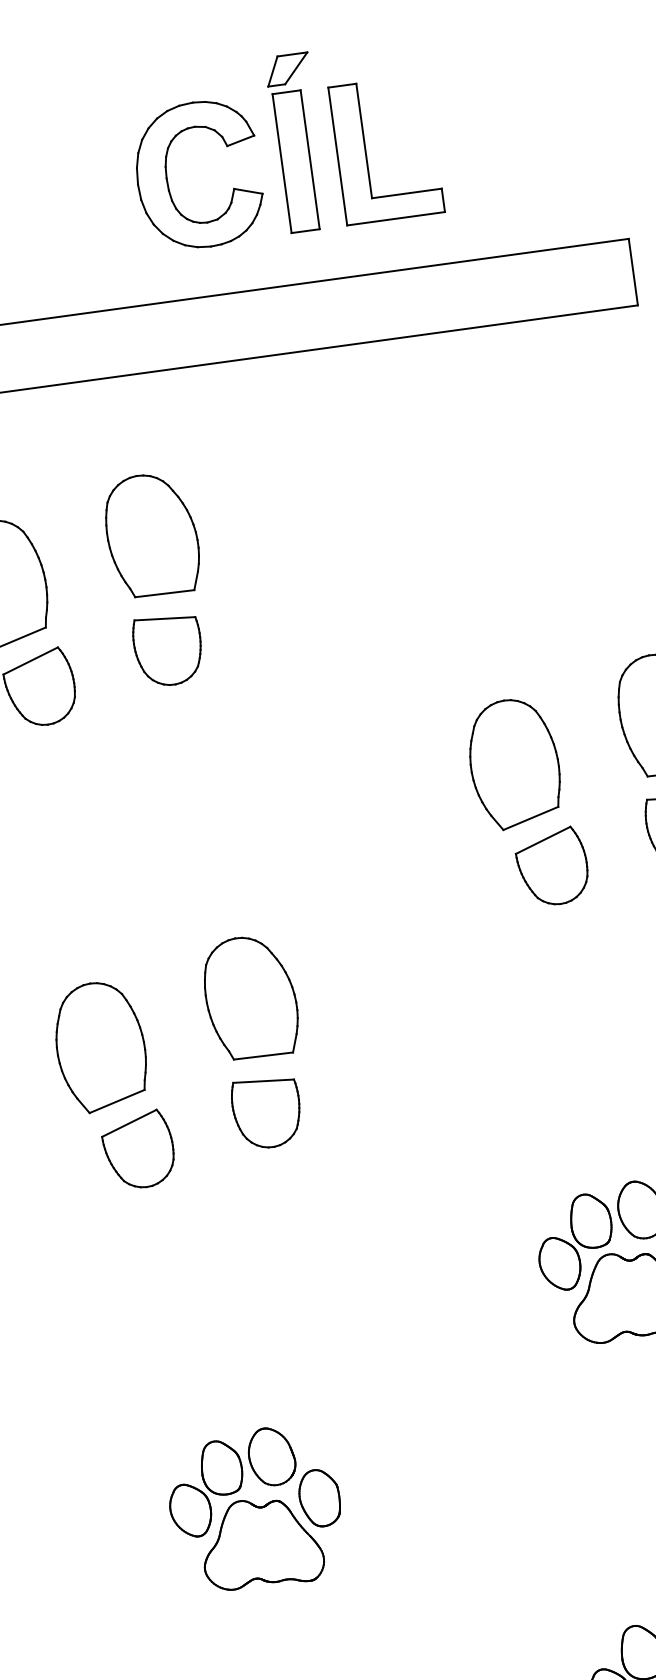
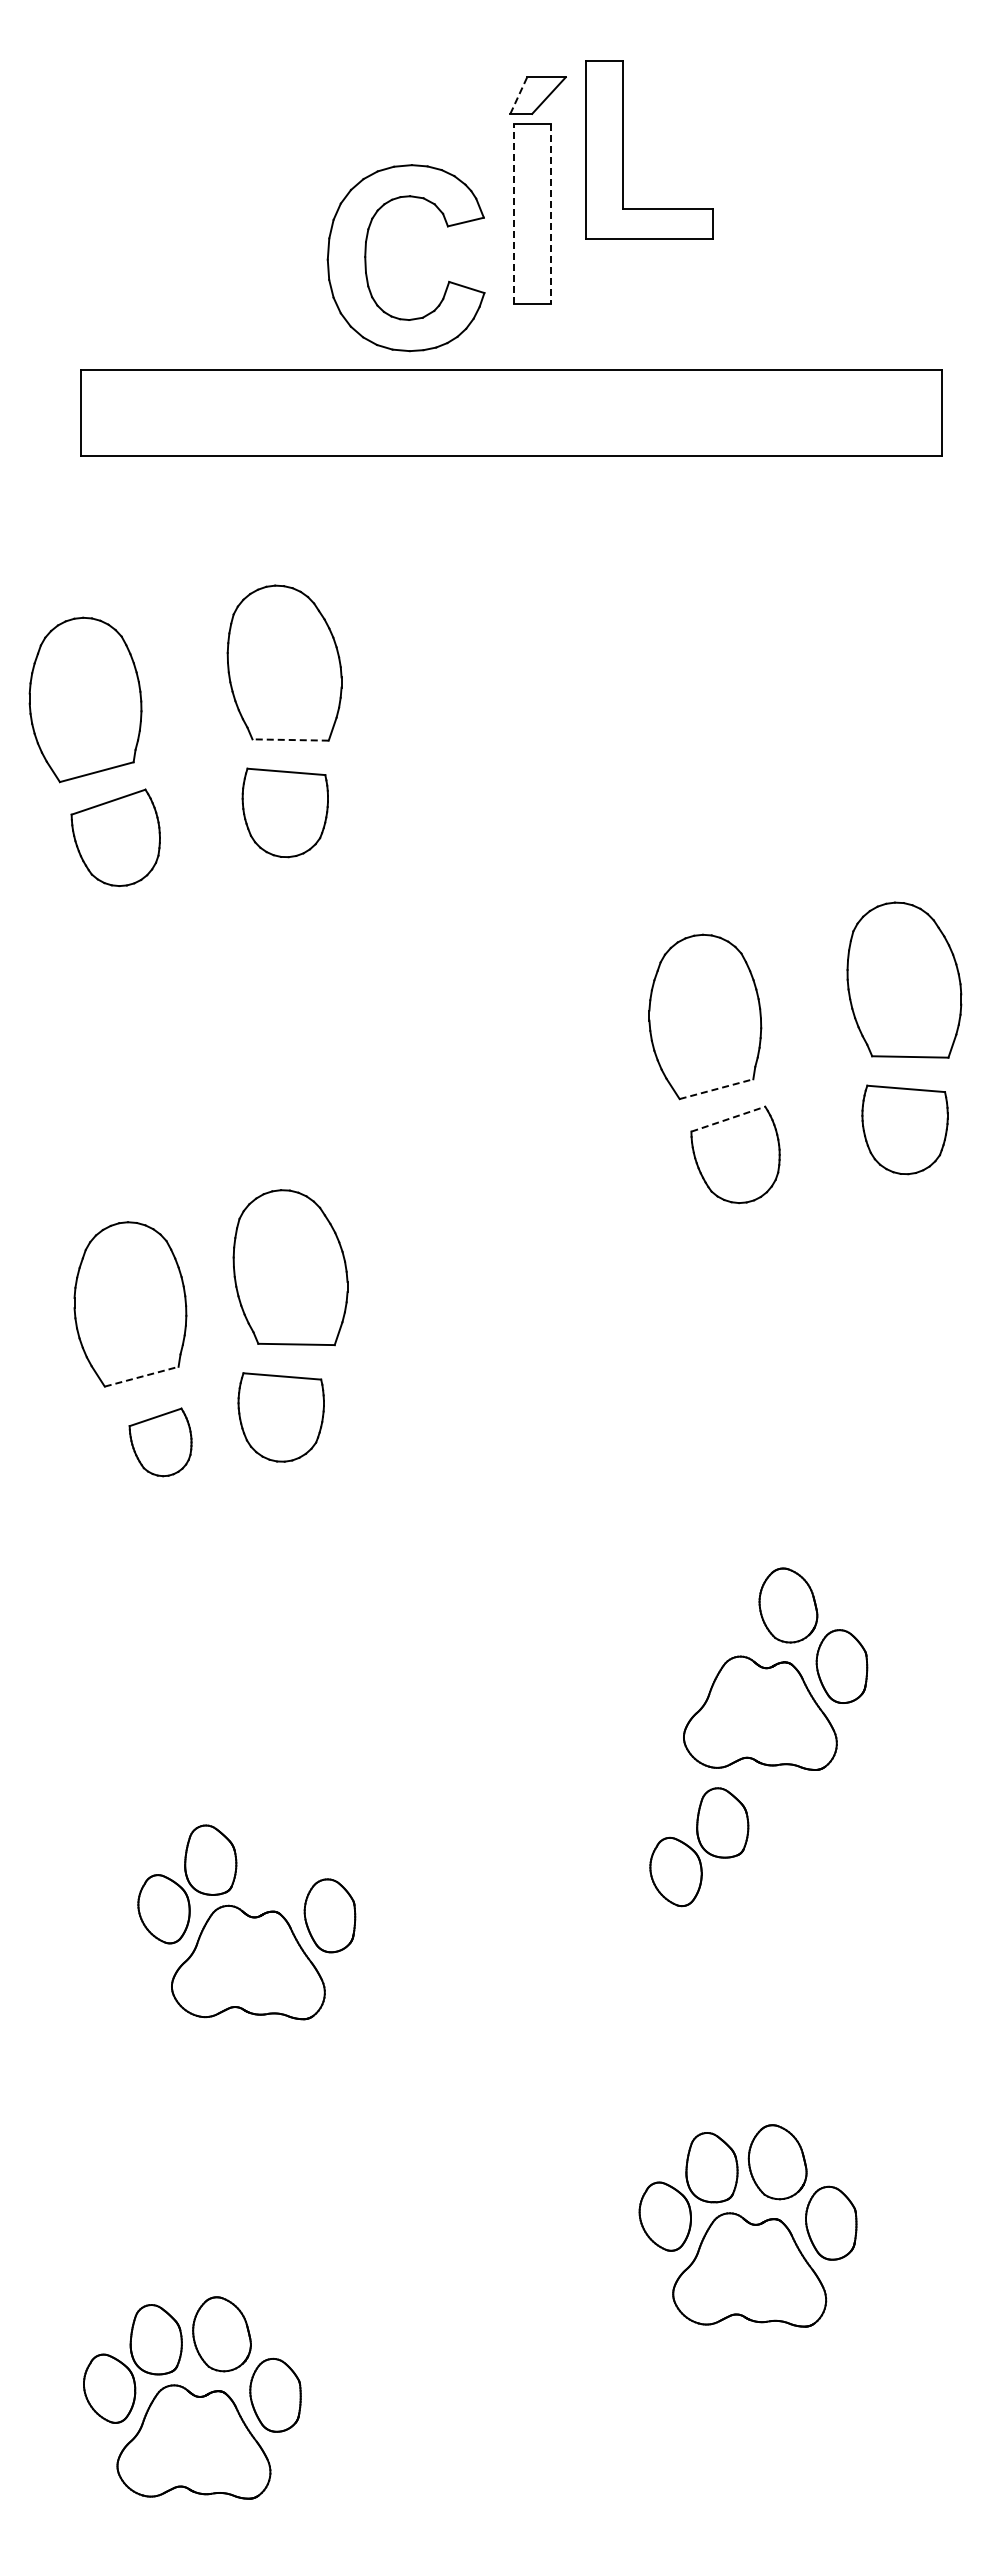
line: (272, 71) -> (518, 95), solid -> dashed
part: (366, 152) -> (623, 149), moved
line: (309, 160) -> (550, 214), solid -> dashed
line: (282, 163) -> (514, 214), solid -> dashed
part: (167, 179) -> (366, 258), moved
line: (164, 594) -> (290, 740), solid -> dashed
line: (530, 818) -> (716, 1089), solid -> dashed
line: (543, 840) -> (728, 1119), solid -> dashed
part: (250, 997) -> (290, 1267), moved
line: (117, 1101) -> (142, 1376), solid -> dashed
part: (266, 1113) -> (280, 1417), moved
part: (138, 1150) -> (160, 1442), size x0.7
part: (575, 1242) -> (699, 1847), moved
part: (271, 1456) -> (276, 1854), removed

